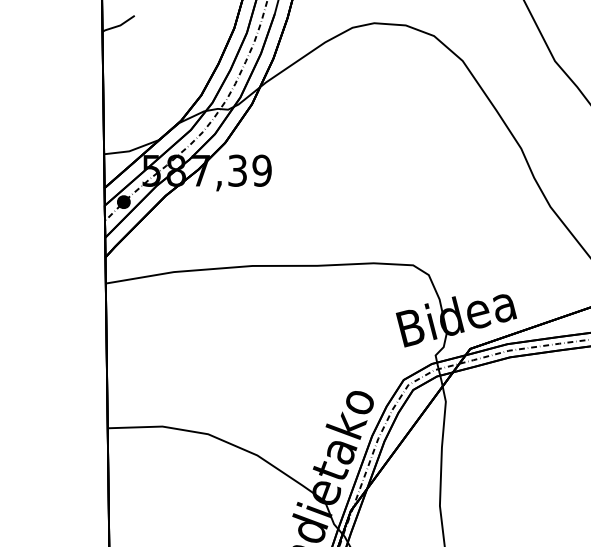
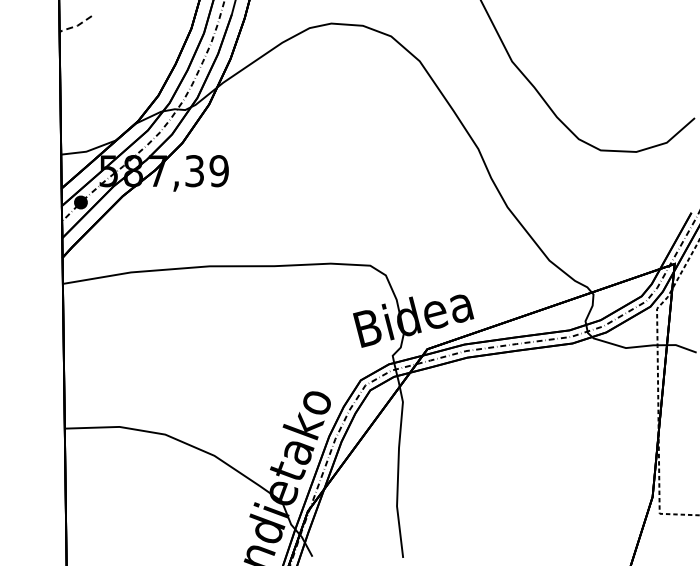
line: (119, 26) -> (76, 26), solid -> dashed

